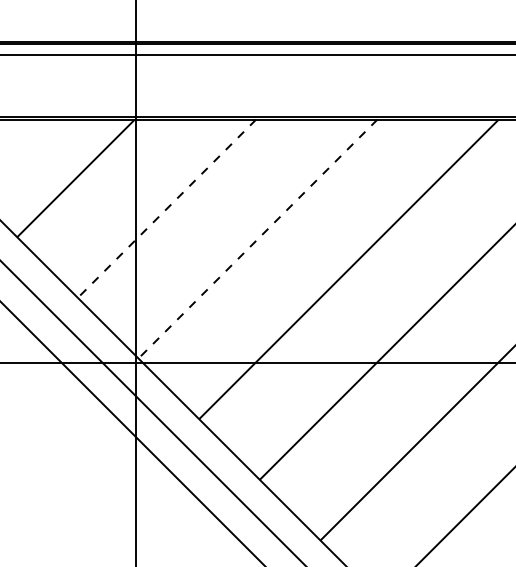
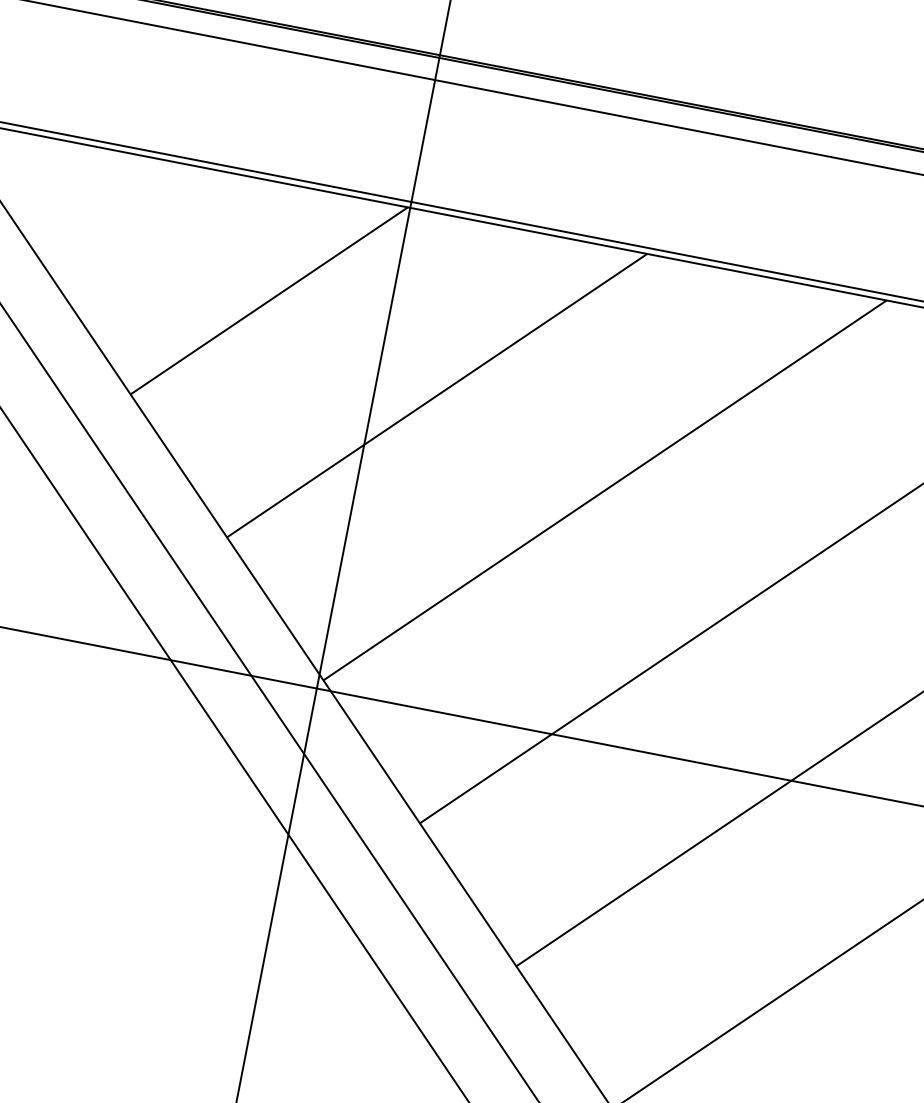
line: (166, 209) -> (435, 396), dashed -> solid
line: (258, 239) -> (605, 491), dashed -> solid

